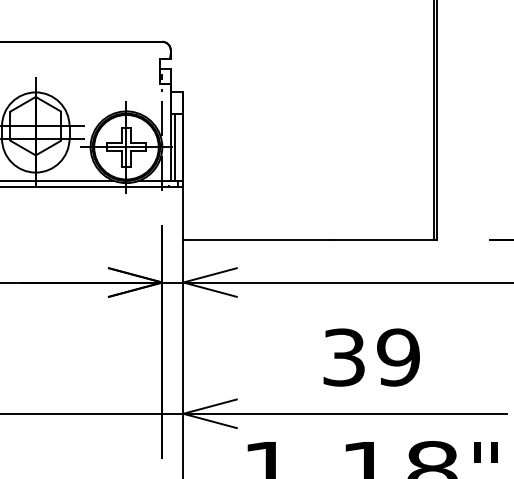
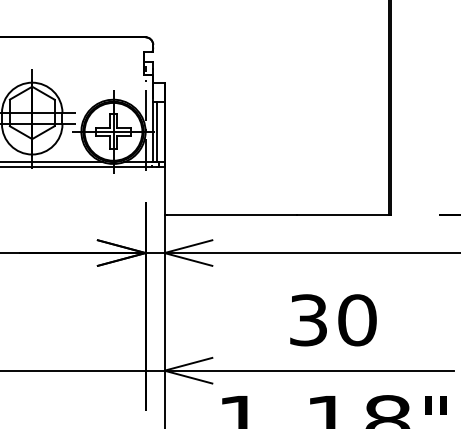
text: (398, 357) -> (357, 320), 39 -> 30

